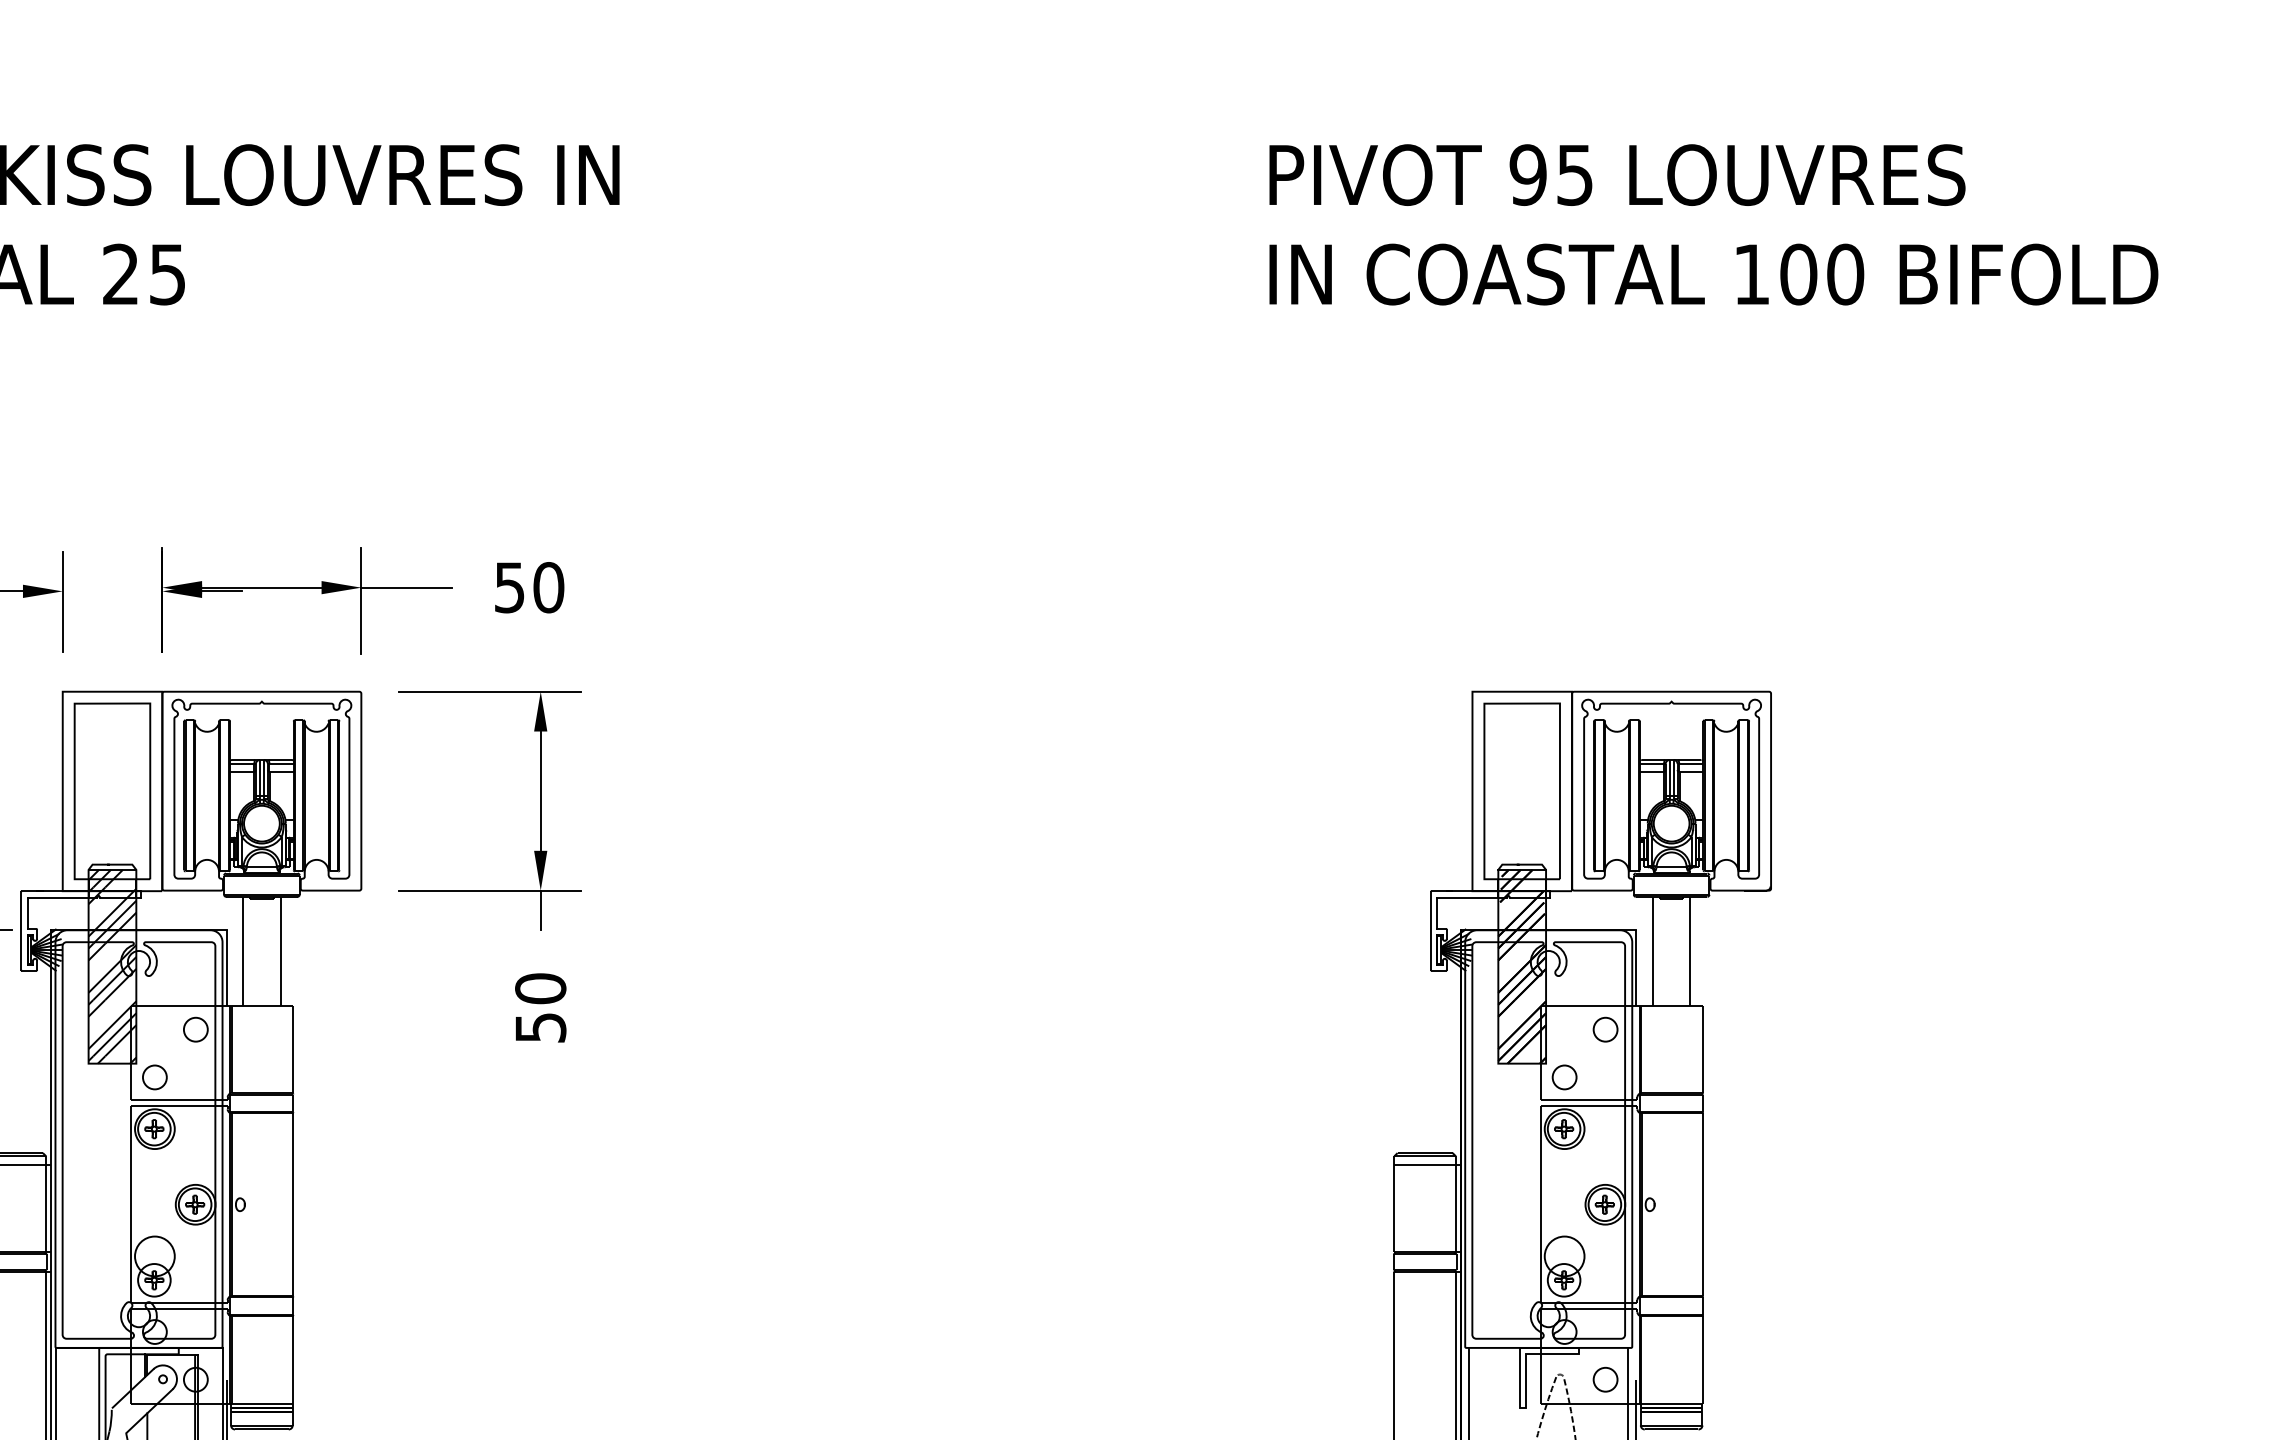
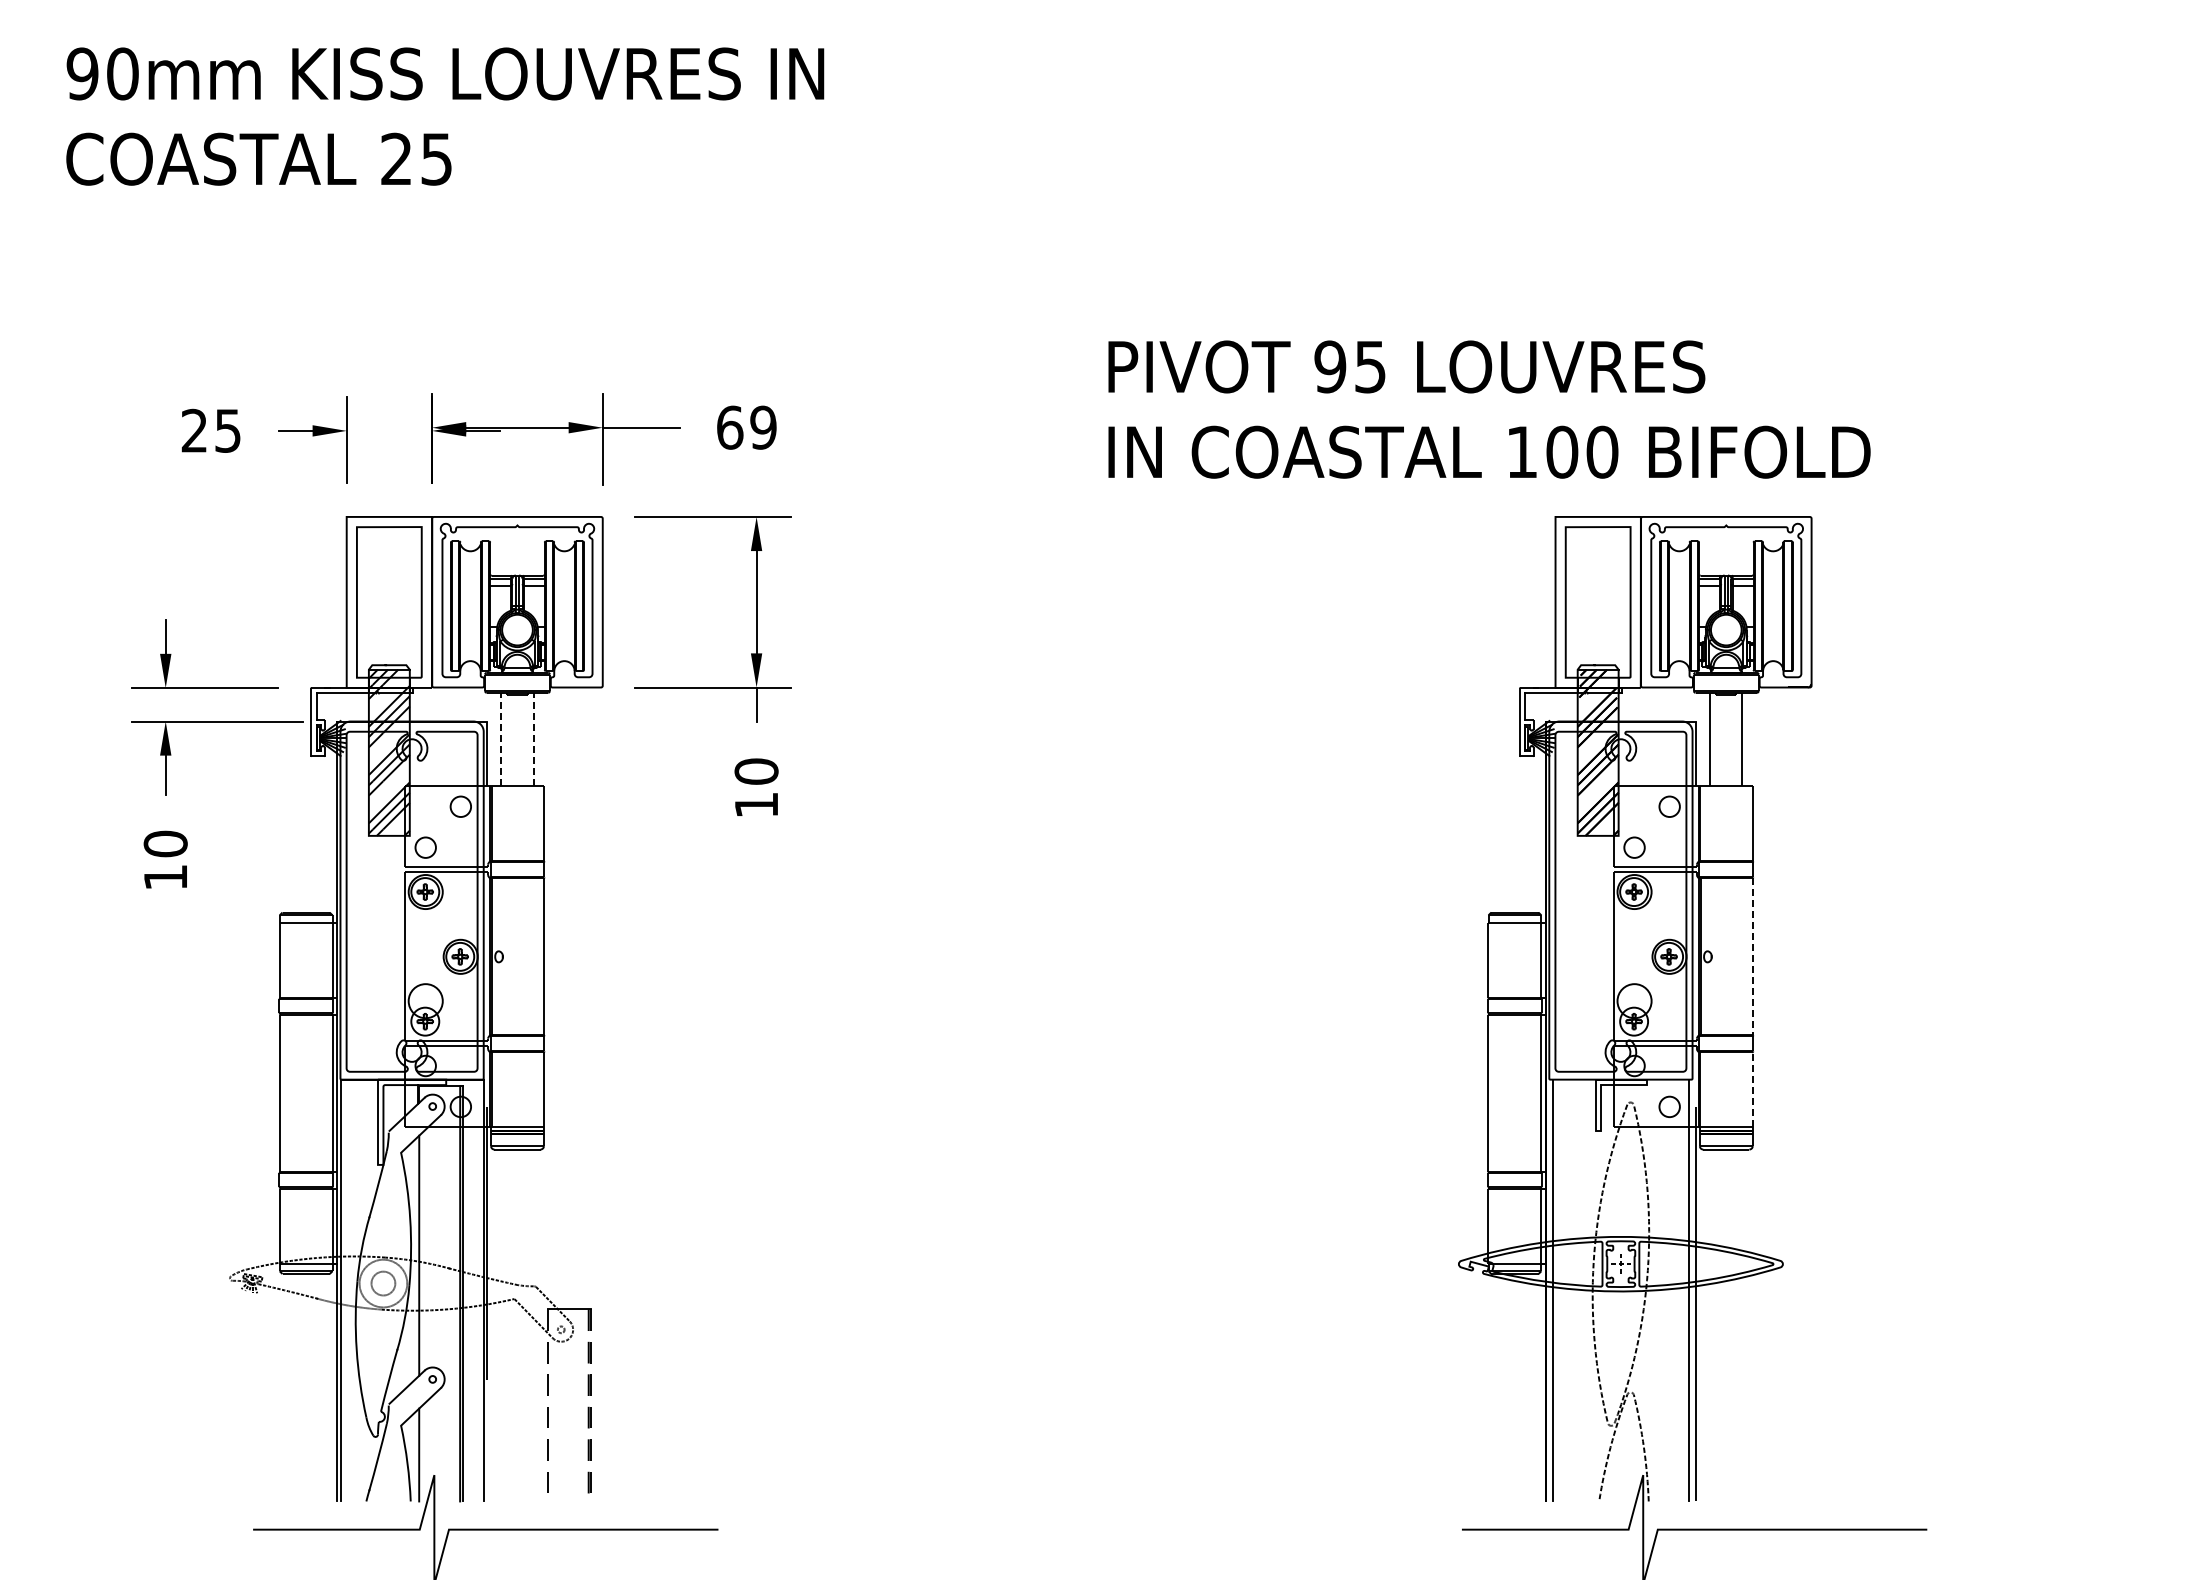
text: (1713, 224) -> (1489, 409), moved
text: (528, 587) -> (746, 427), 50 -> 69
line: (243, 951) -> (501, 739), solid -> dashed
line: (280, 951) -> (533, 739), solid -> dashed
text: (540, 1028) -> (756, 805), 50 -> 10
line: (1702, 1205) -> (1752, 957), solid -> dashed
line: (1702, 1359) -> (1752, 1089), solid -> dashed

